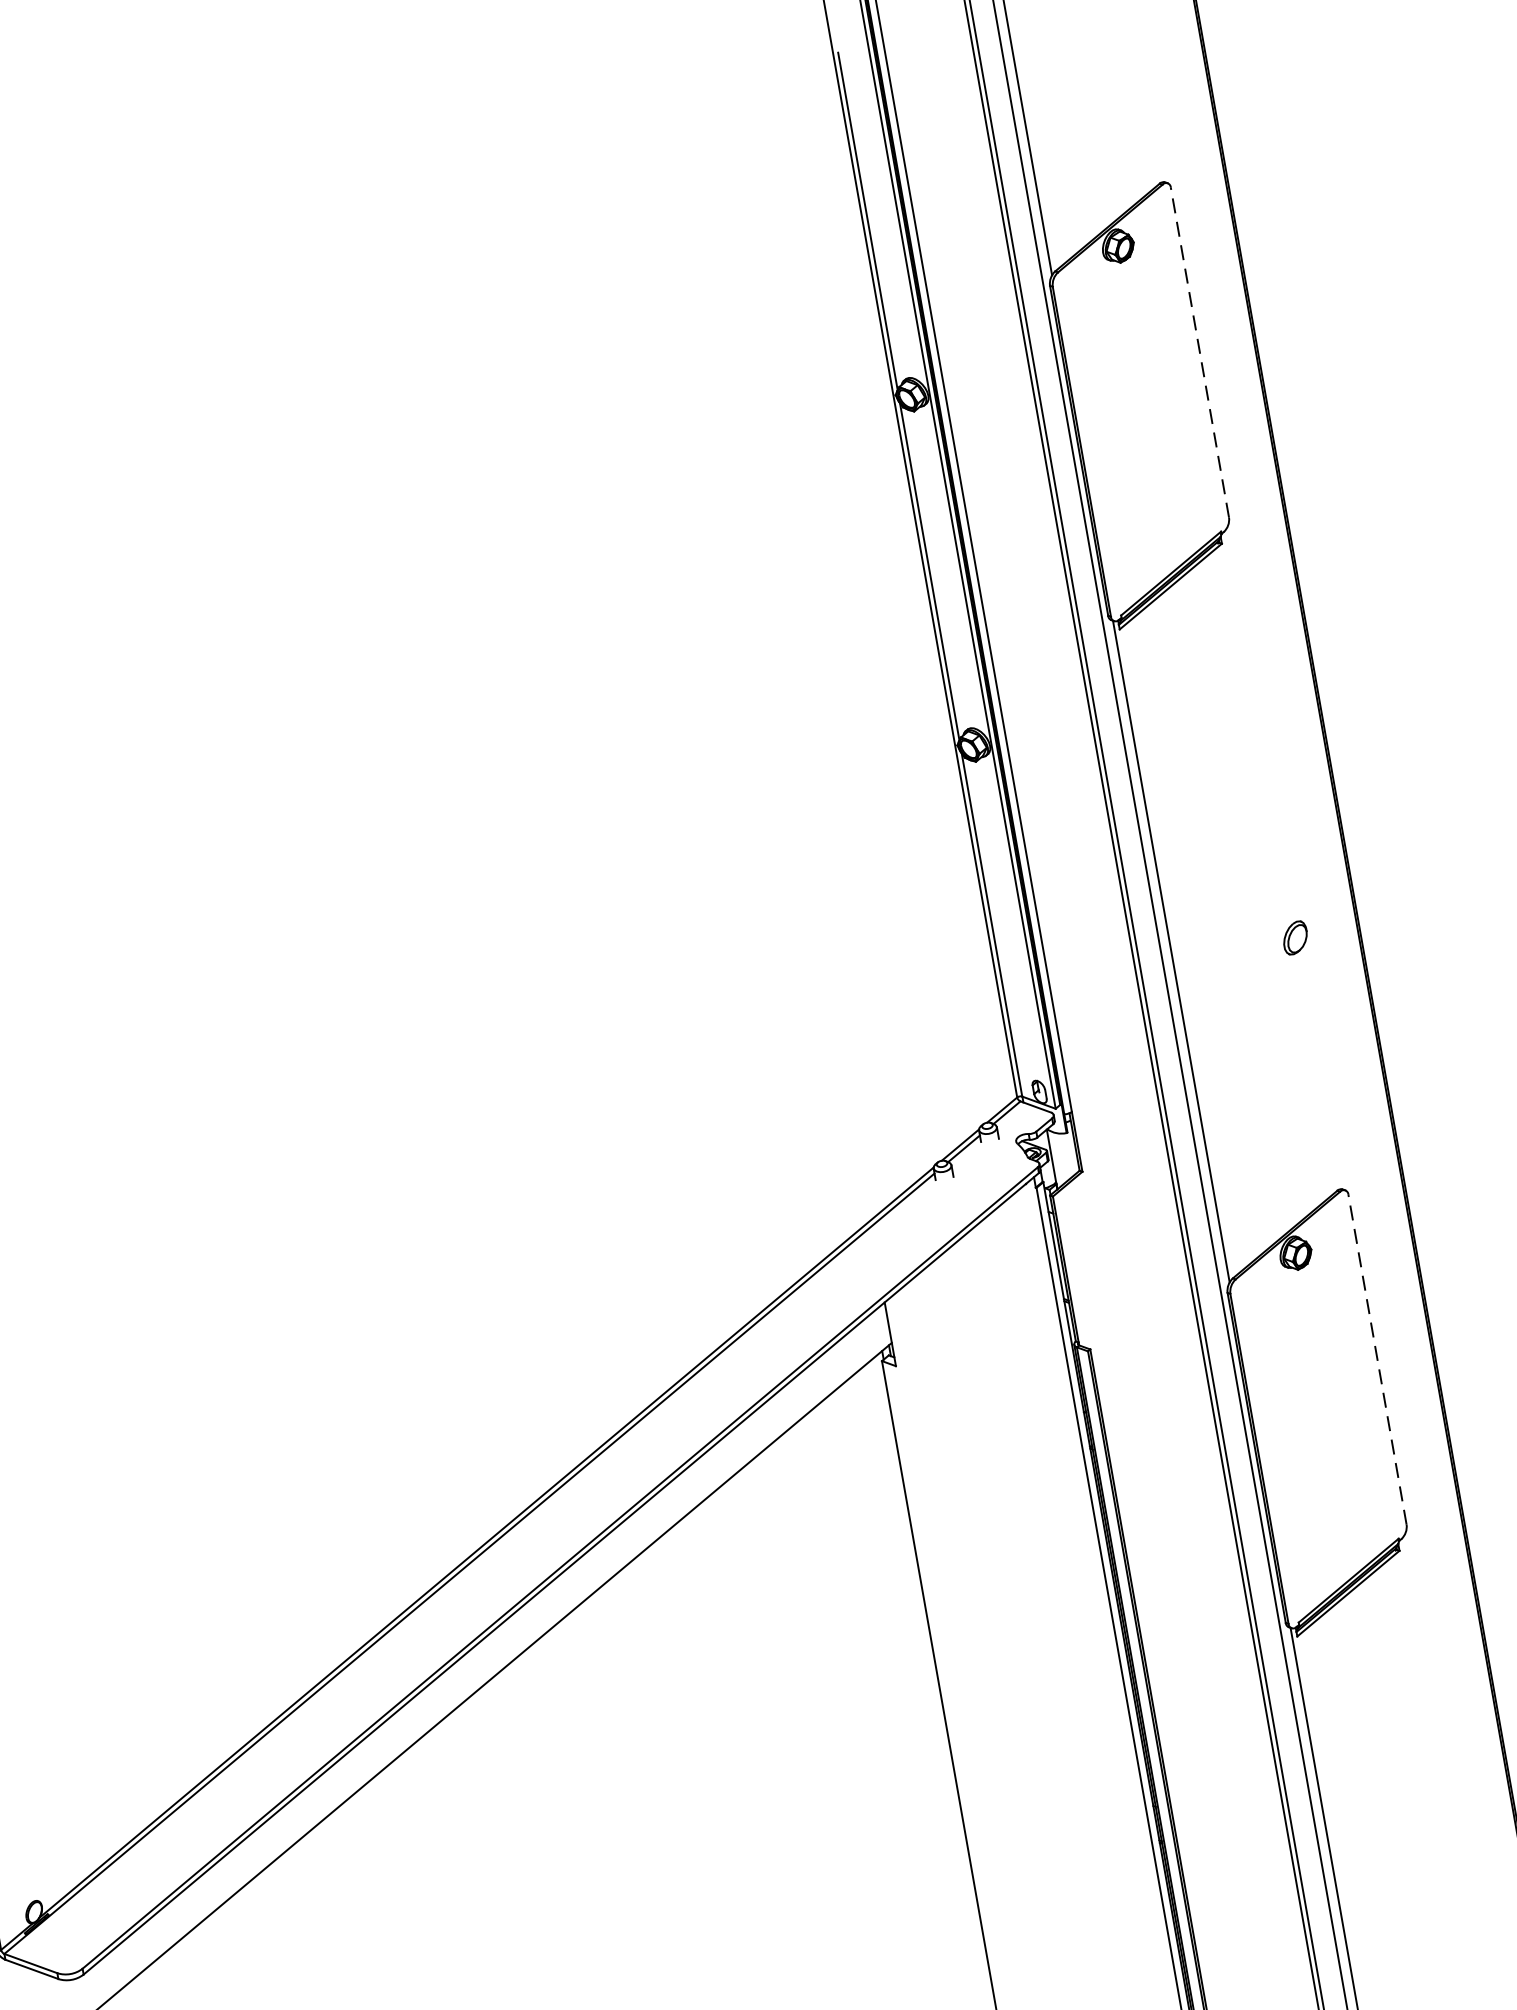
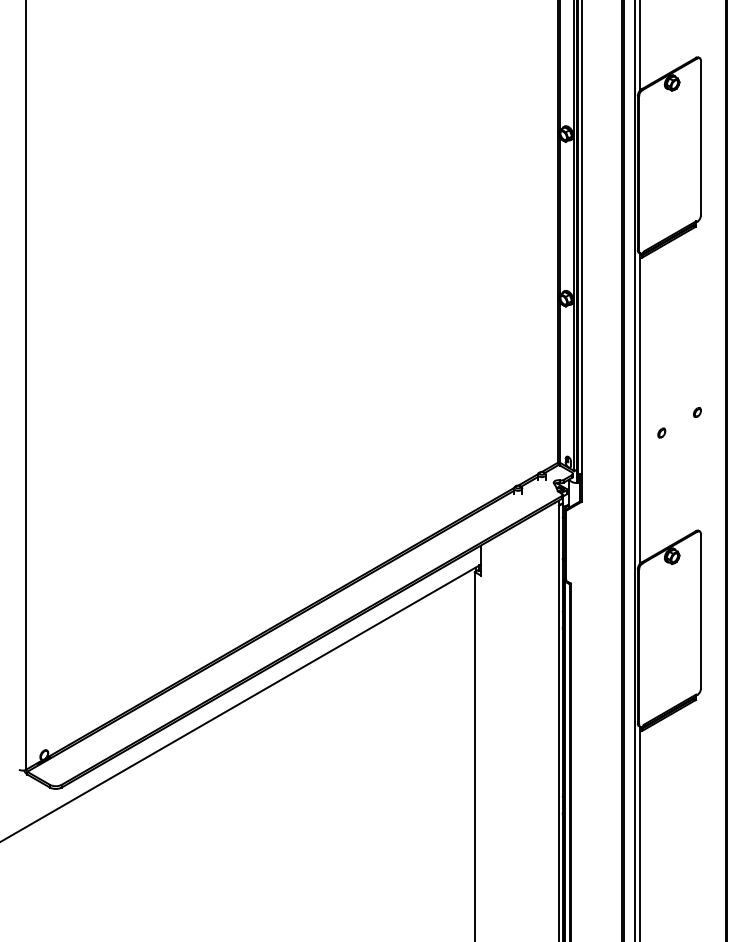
line: (1199, 353) -> (700, 138), dashed -> solid
part: (1295, 937) -> (697, 412), size x0.62
part: (1226, 993) -> (661, 432), added
line: (1376, 1360) -> (700, 611), dashed -> solid

